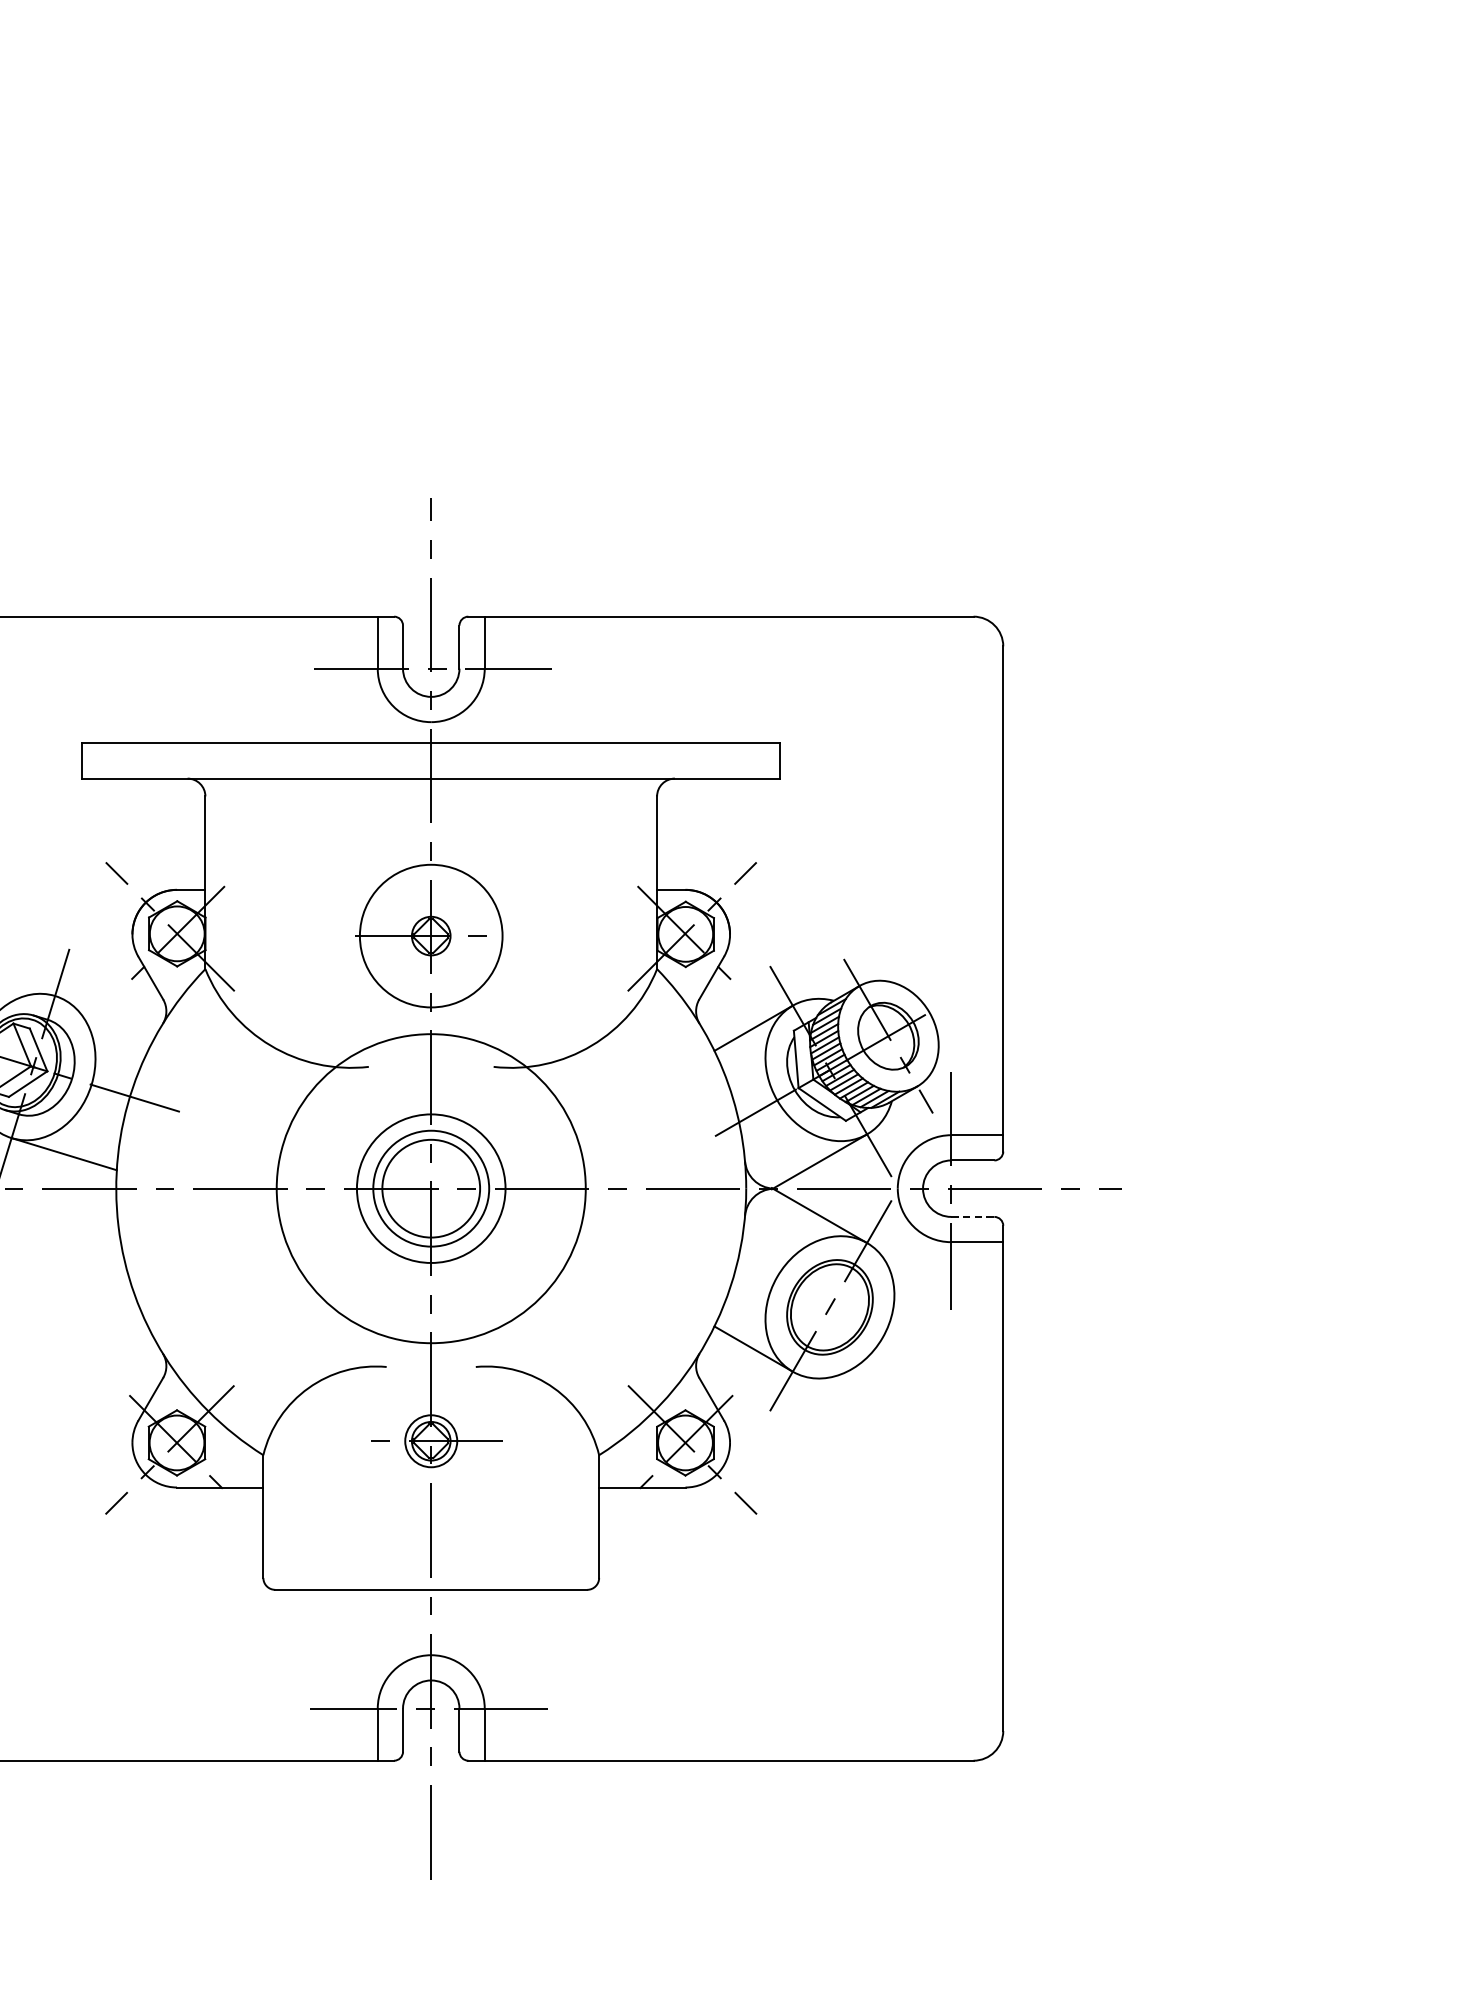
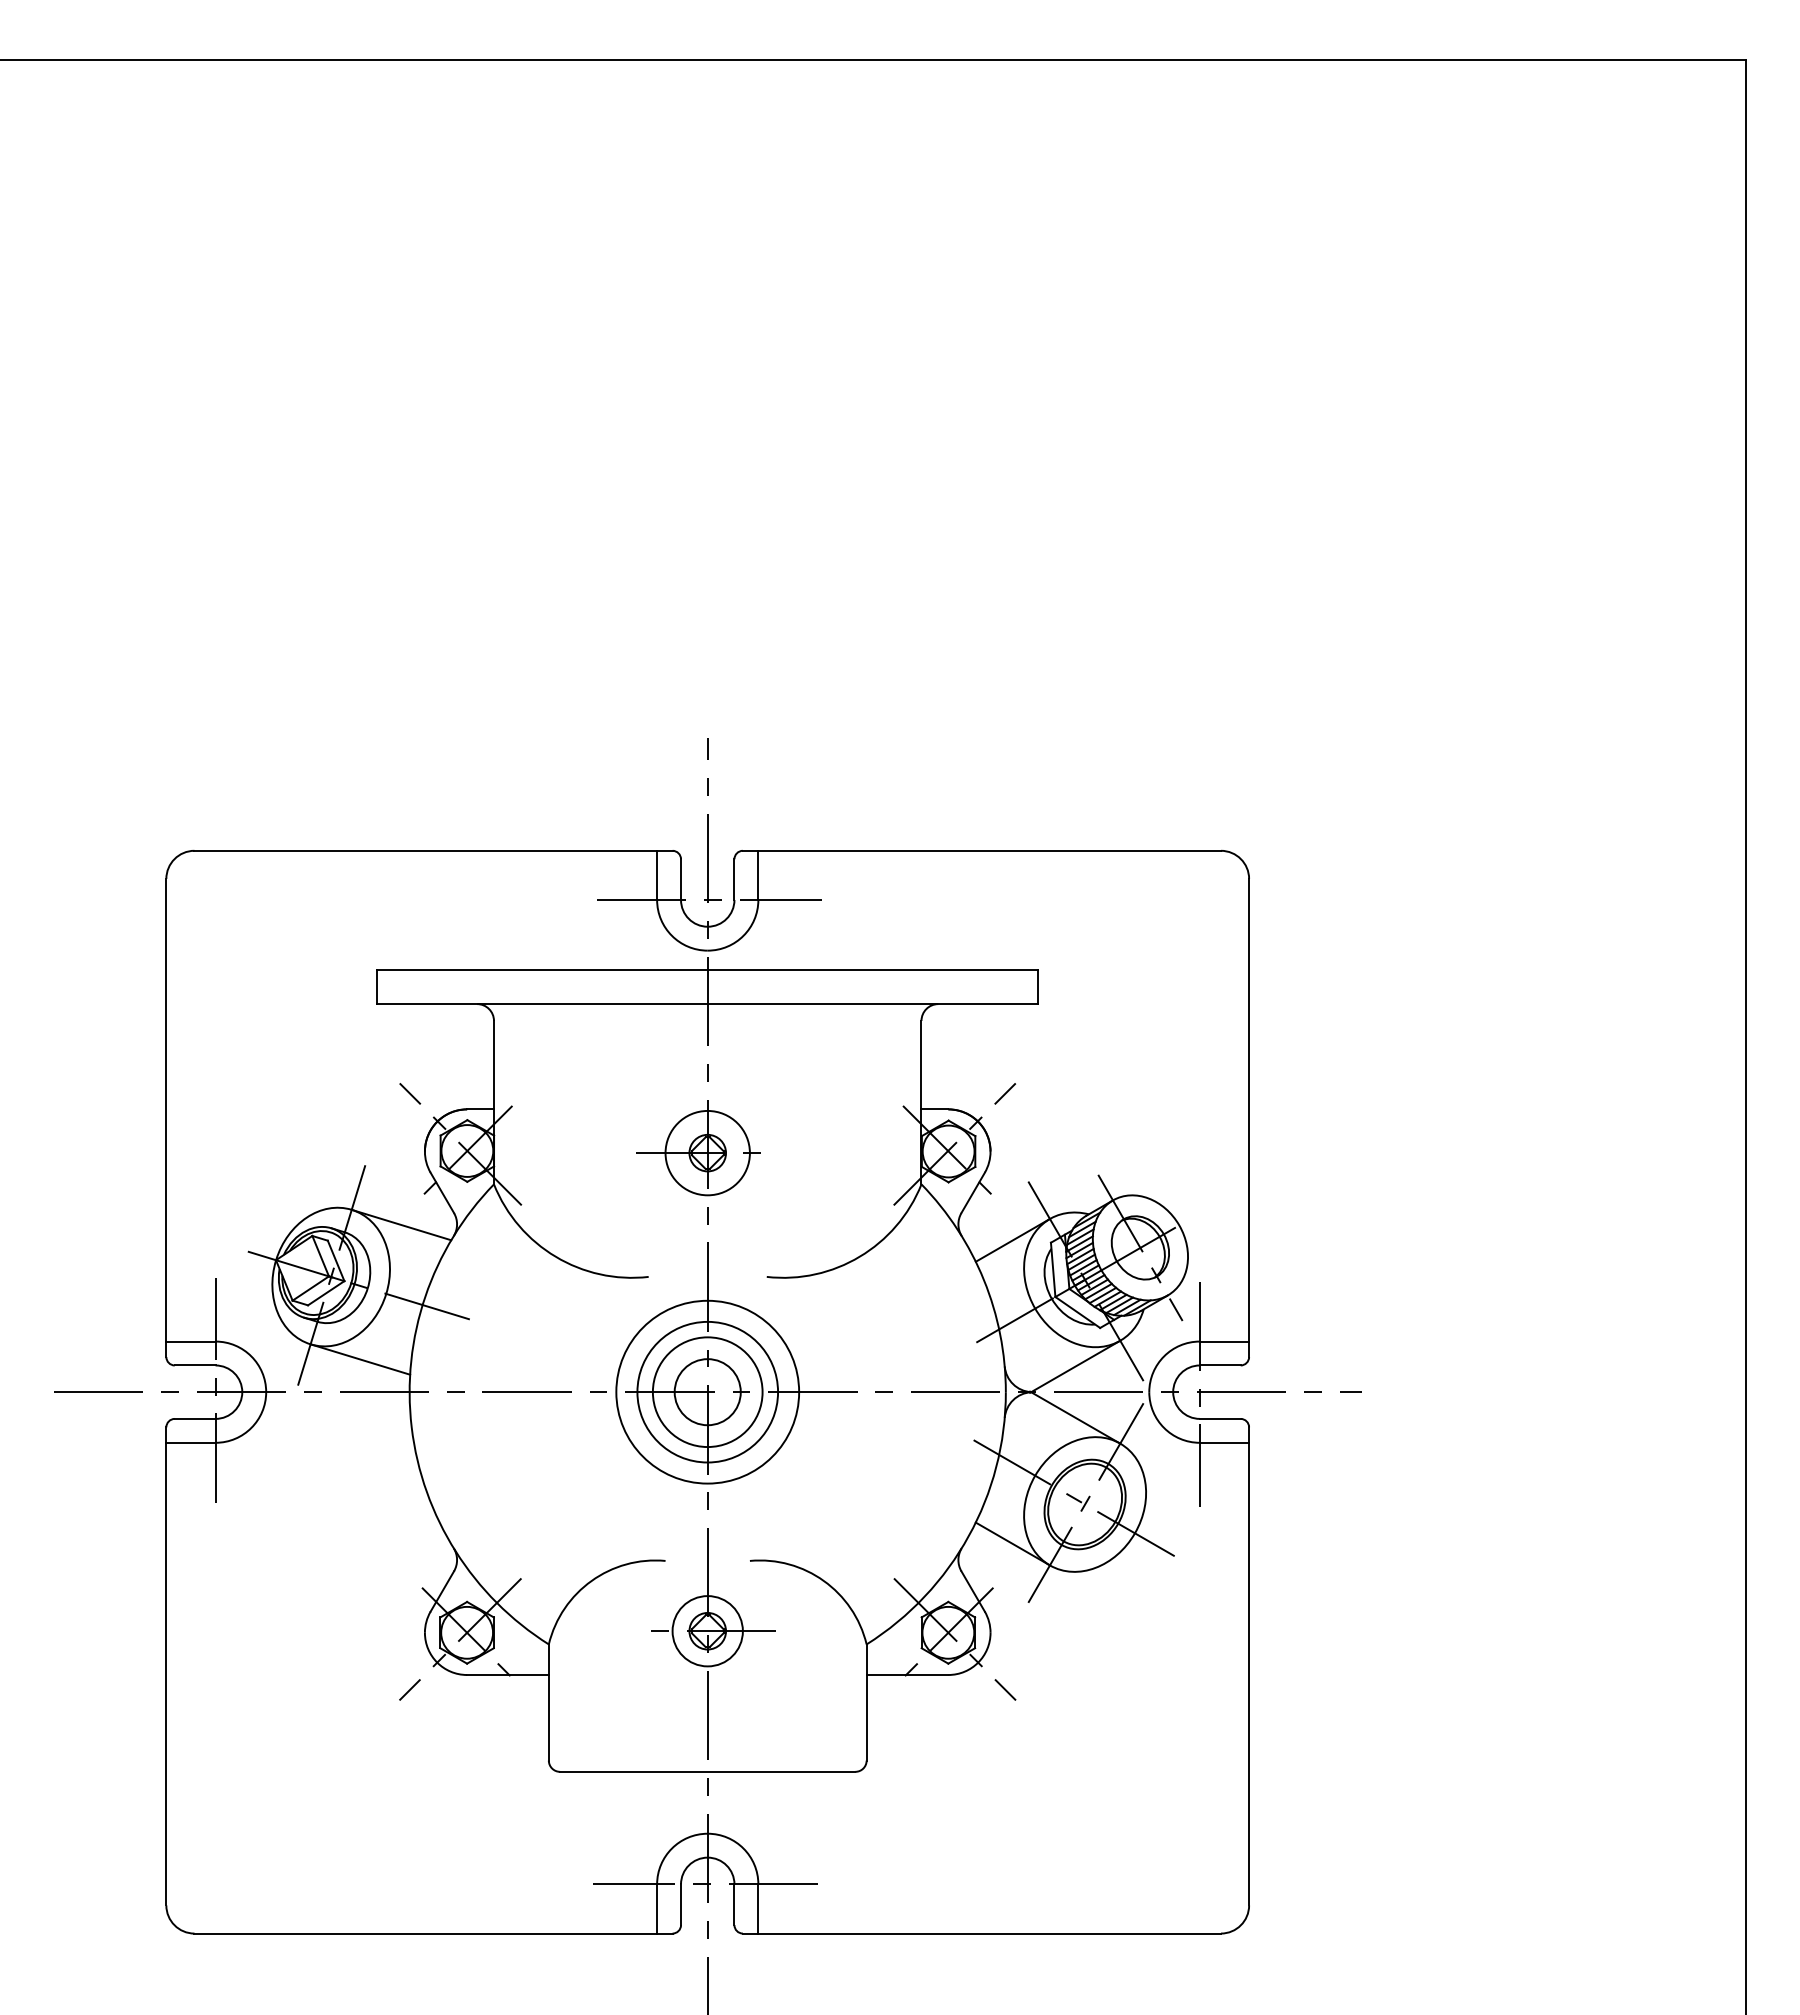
circle: (430, 935) -> (707, 1152), size x0.62
line: (107, 1011) -> (401, 1224), added
circle: (430, 1187) -> (707, 1391), size x0.62
circle: (430, 1189) -> (707, 1392), size x0.71
line: (973, 1216) -> (1220, 1418), dashed -> solid
line: (818, 1301) -> (1074, 1498), added
circle: (430, 1441) -> (707, 1631), size x1.43

